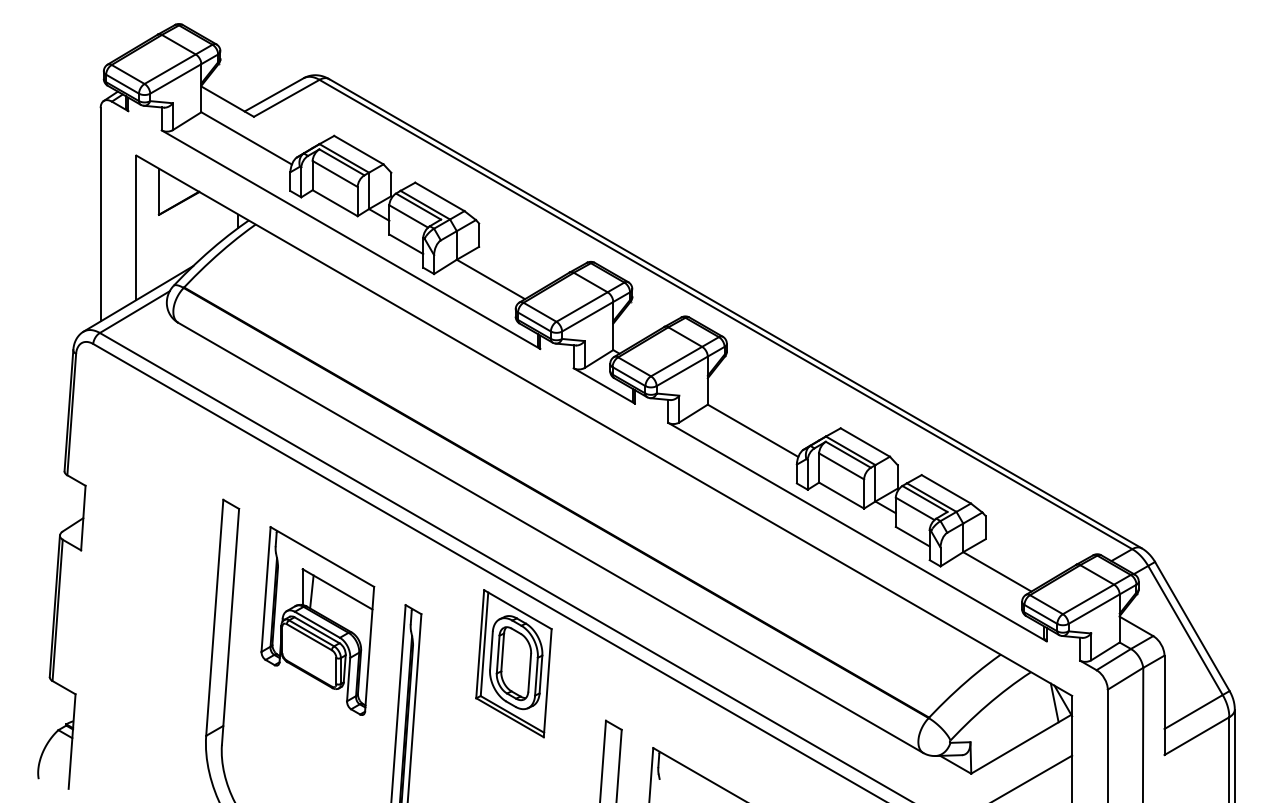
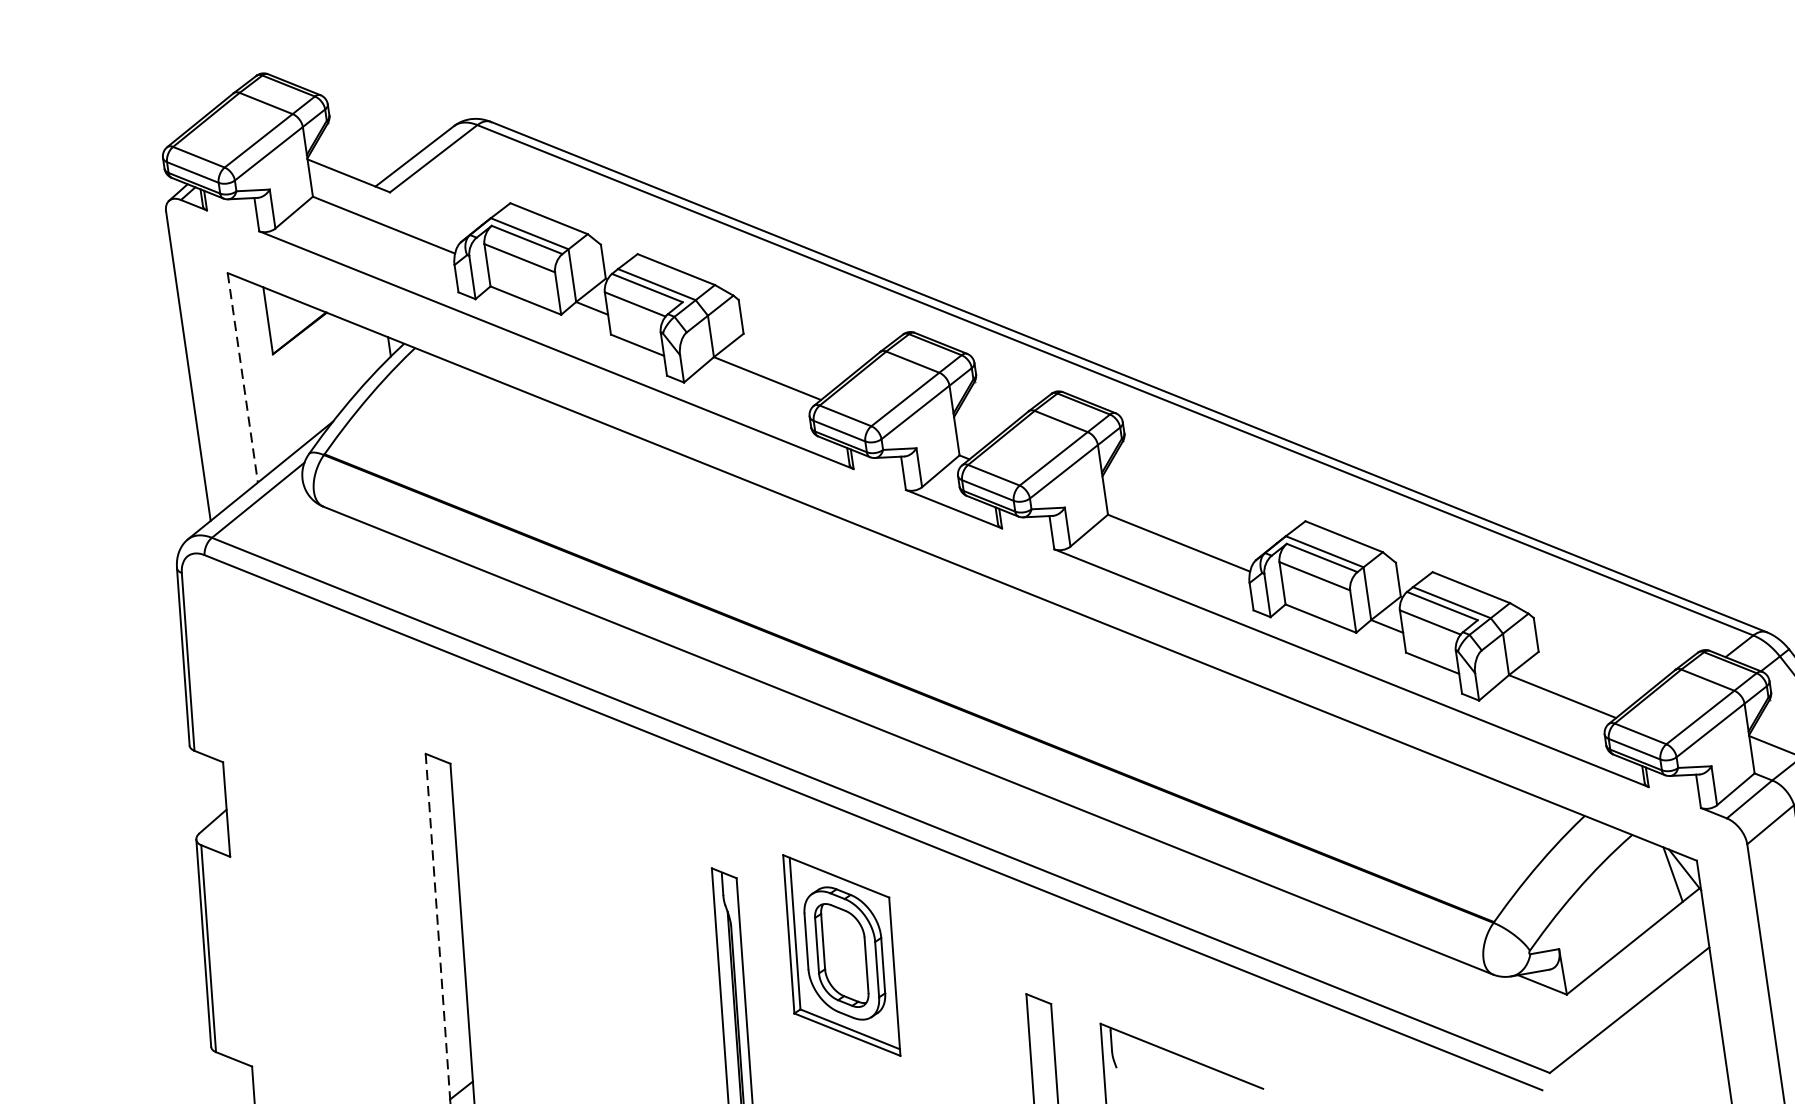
line: (136, 228) -> (243, 378), solid -> dashed
line: (214, 618) -> (437, 927), solid -> dashed
part: (317, 620) -> (587, 909), removed
part: (513, 663) -> (841, 955), moved

